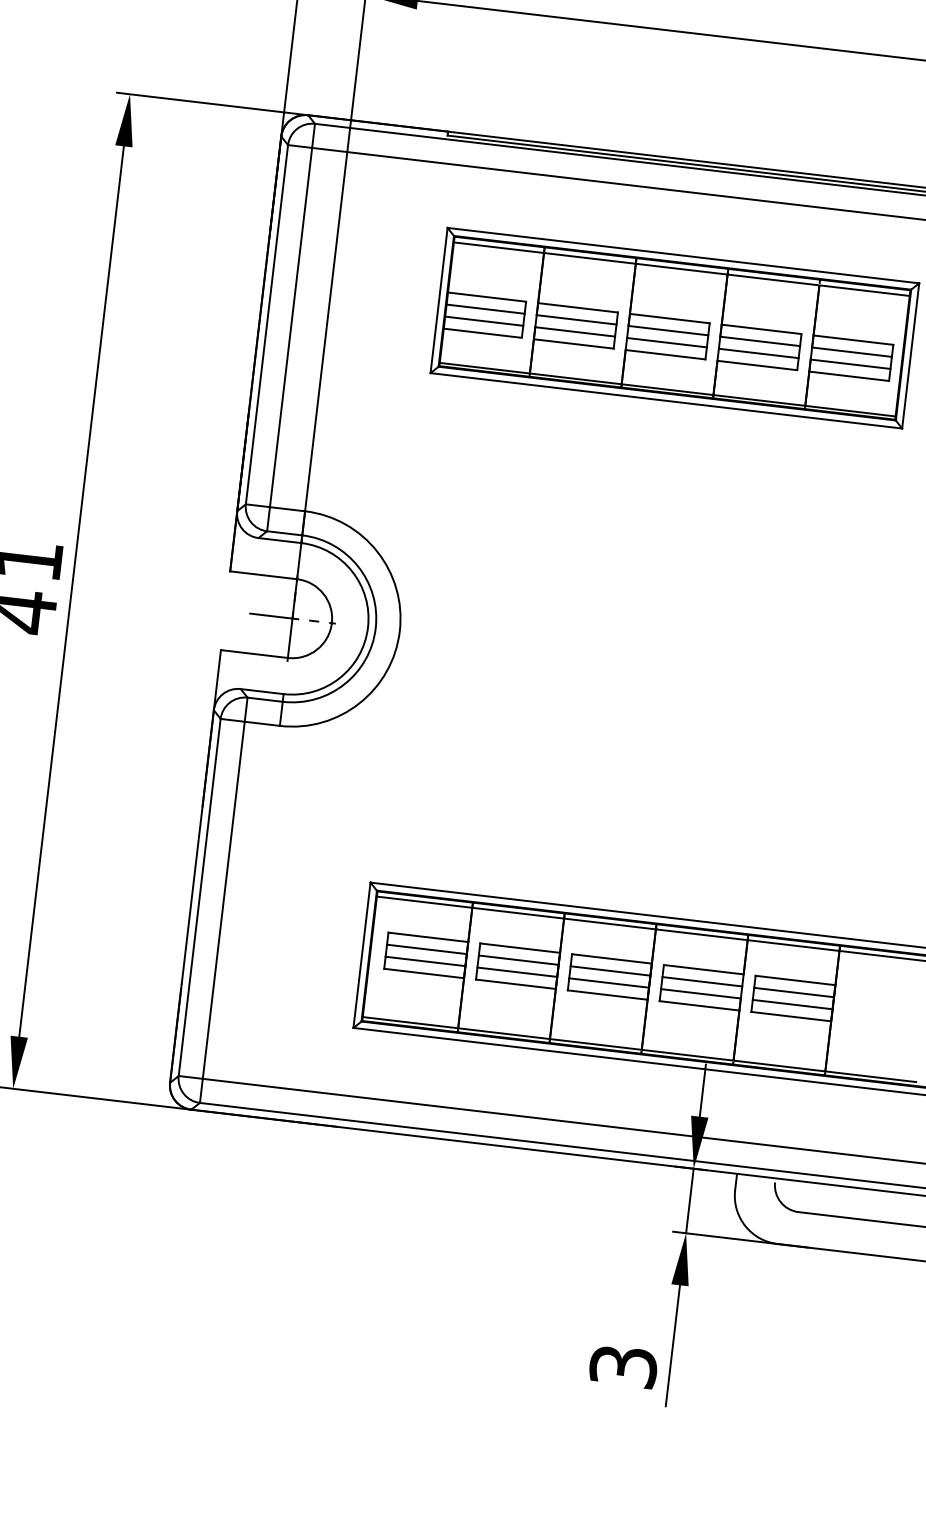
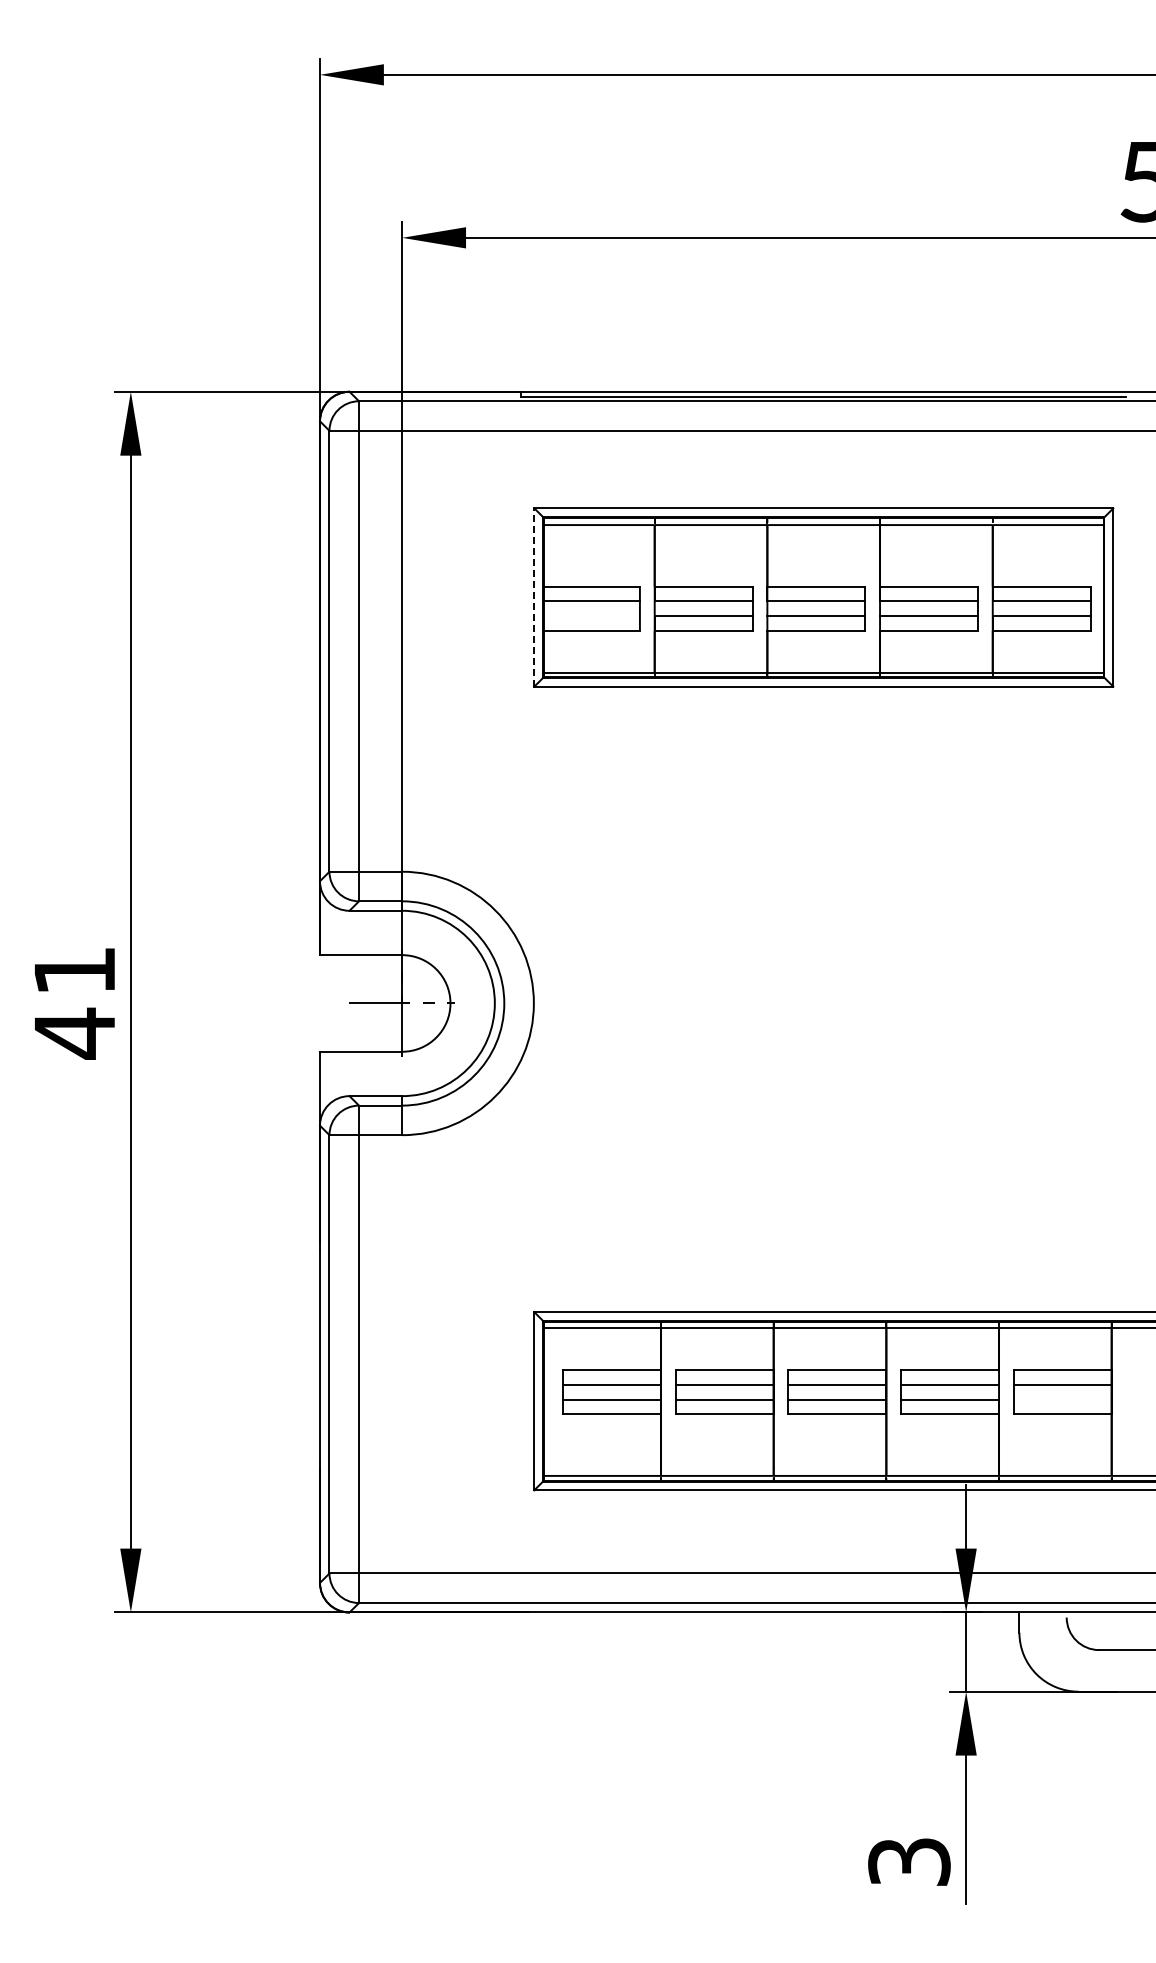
line: (439, 300) -> (534, 597), solid -> dashed
line: (483, 321) -> (591, 616), removed
line: (792, 1004) -> (1062, 1399), removed

